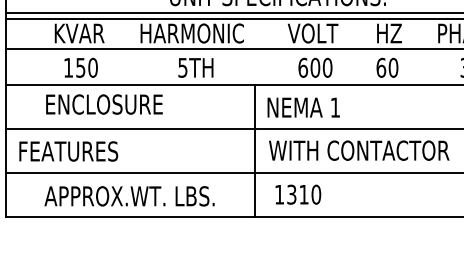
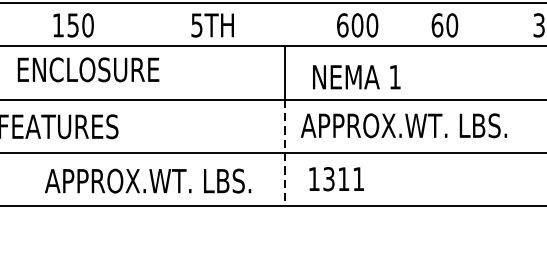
text: (104, 104) -> (88, 69), moved
text: (303, 107) -> (356, 77), moved
text: (358, 150) -> (409, 125), WITH CONTACTOR -> APPROX.WT. LBS.
line: (255, 172) -> (284, 152), solid -> dashed
text: (316, 194) -> (358, 178), 1310 -> 1311
text: (129, 196) -> (147, 181), moved

